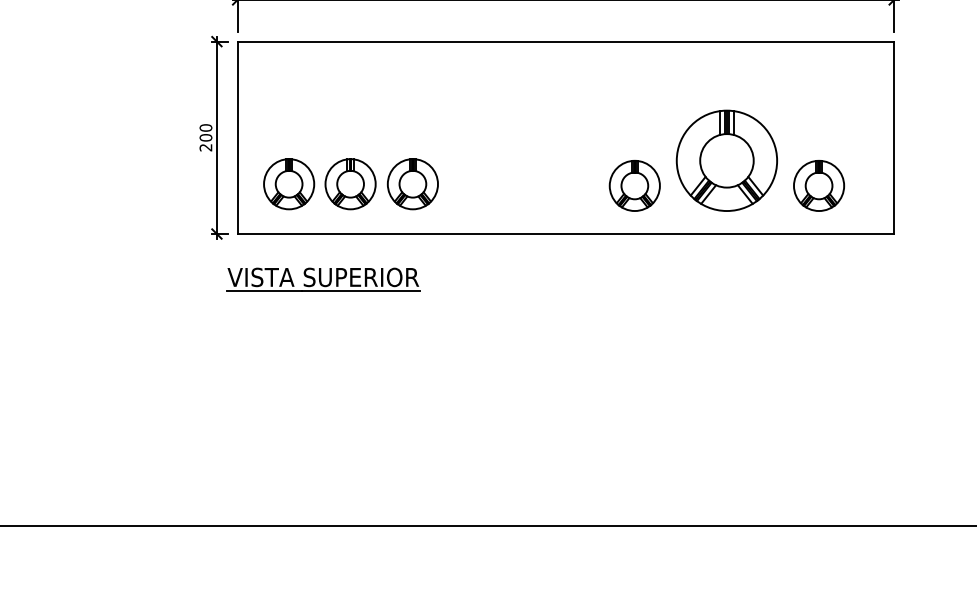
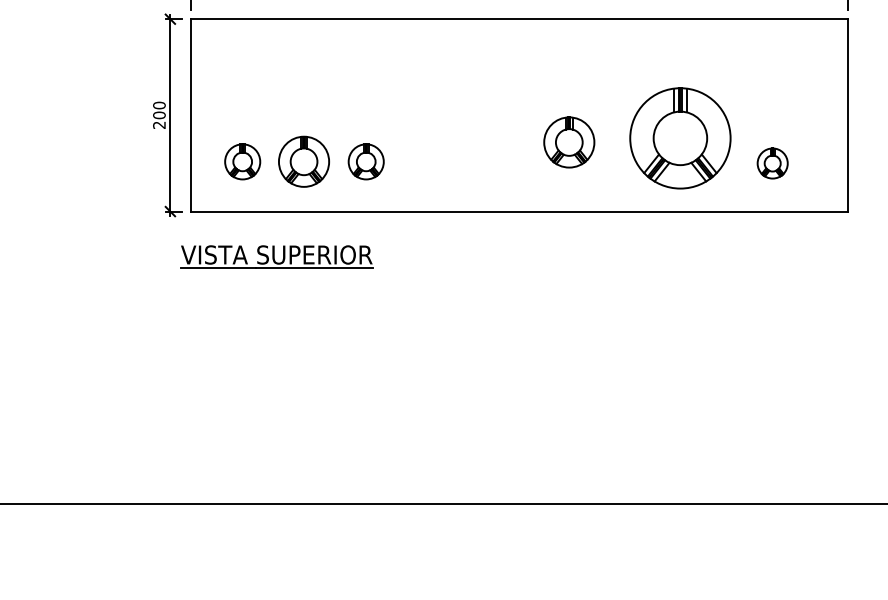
part: (289, 184) -> (242, 162), size x0.7
part: (412, 184) -> (365, 162), size x0.7
part: (634, 185) -> (568, 142), moved
part: (819, 185) -> (772, 163), size x0.6

